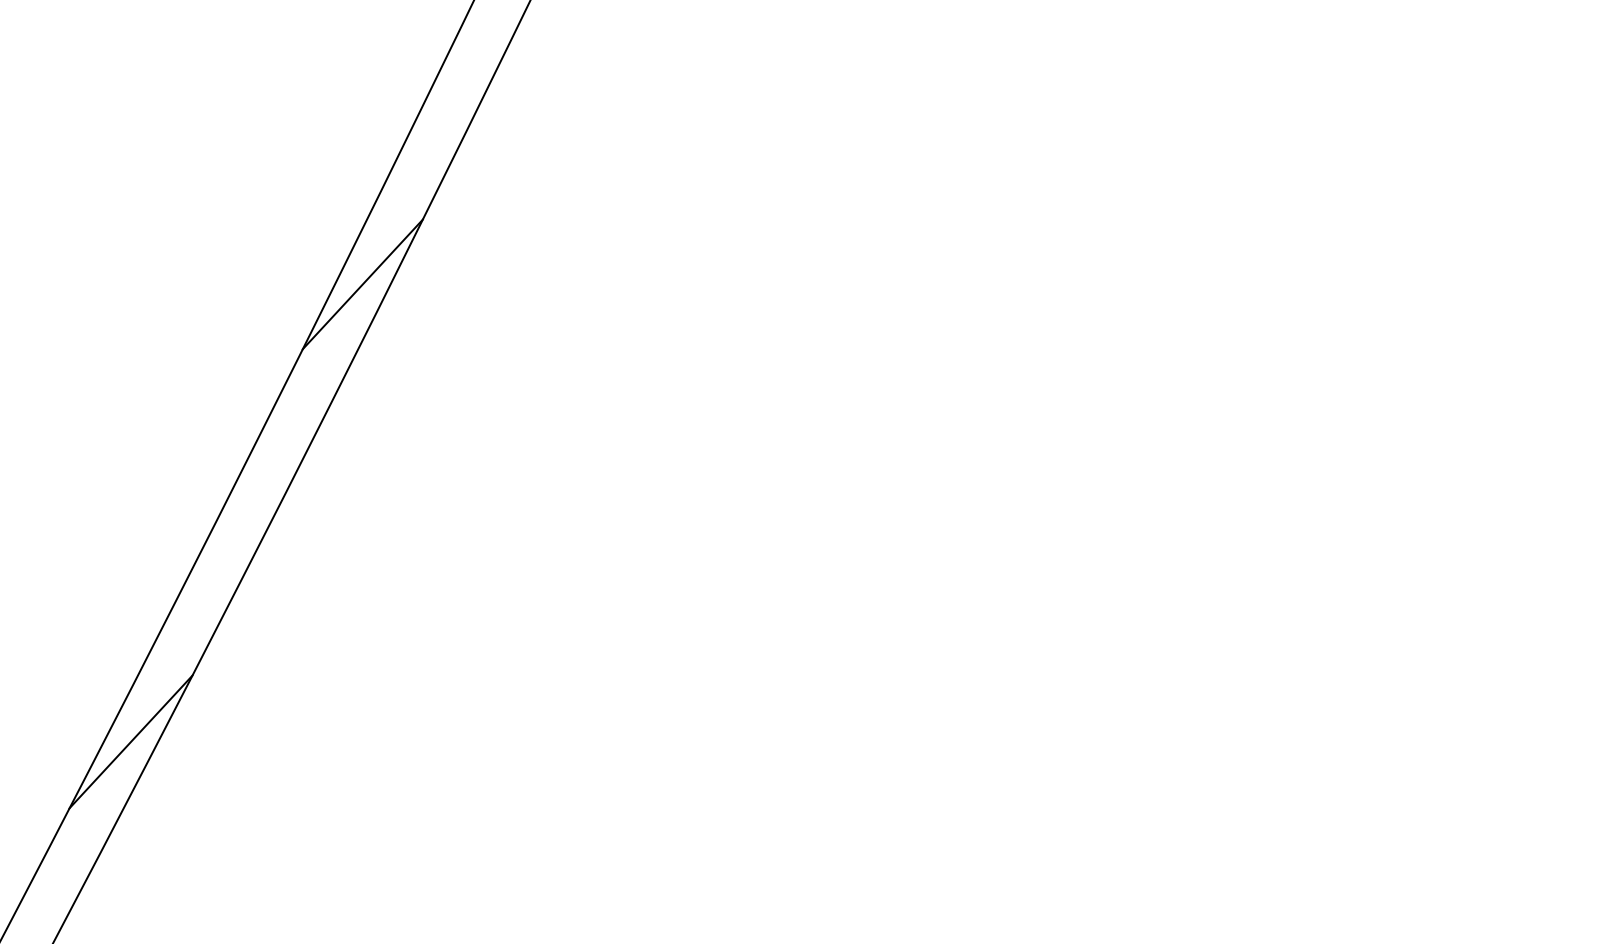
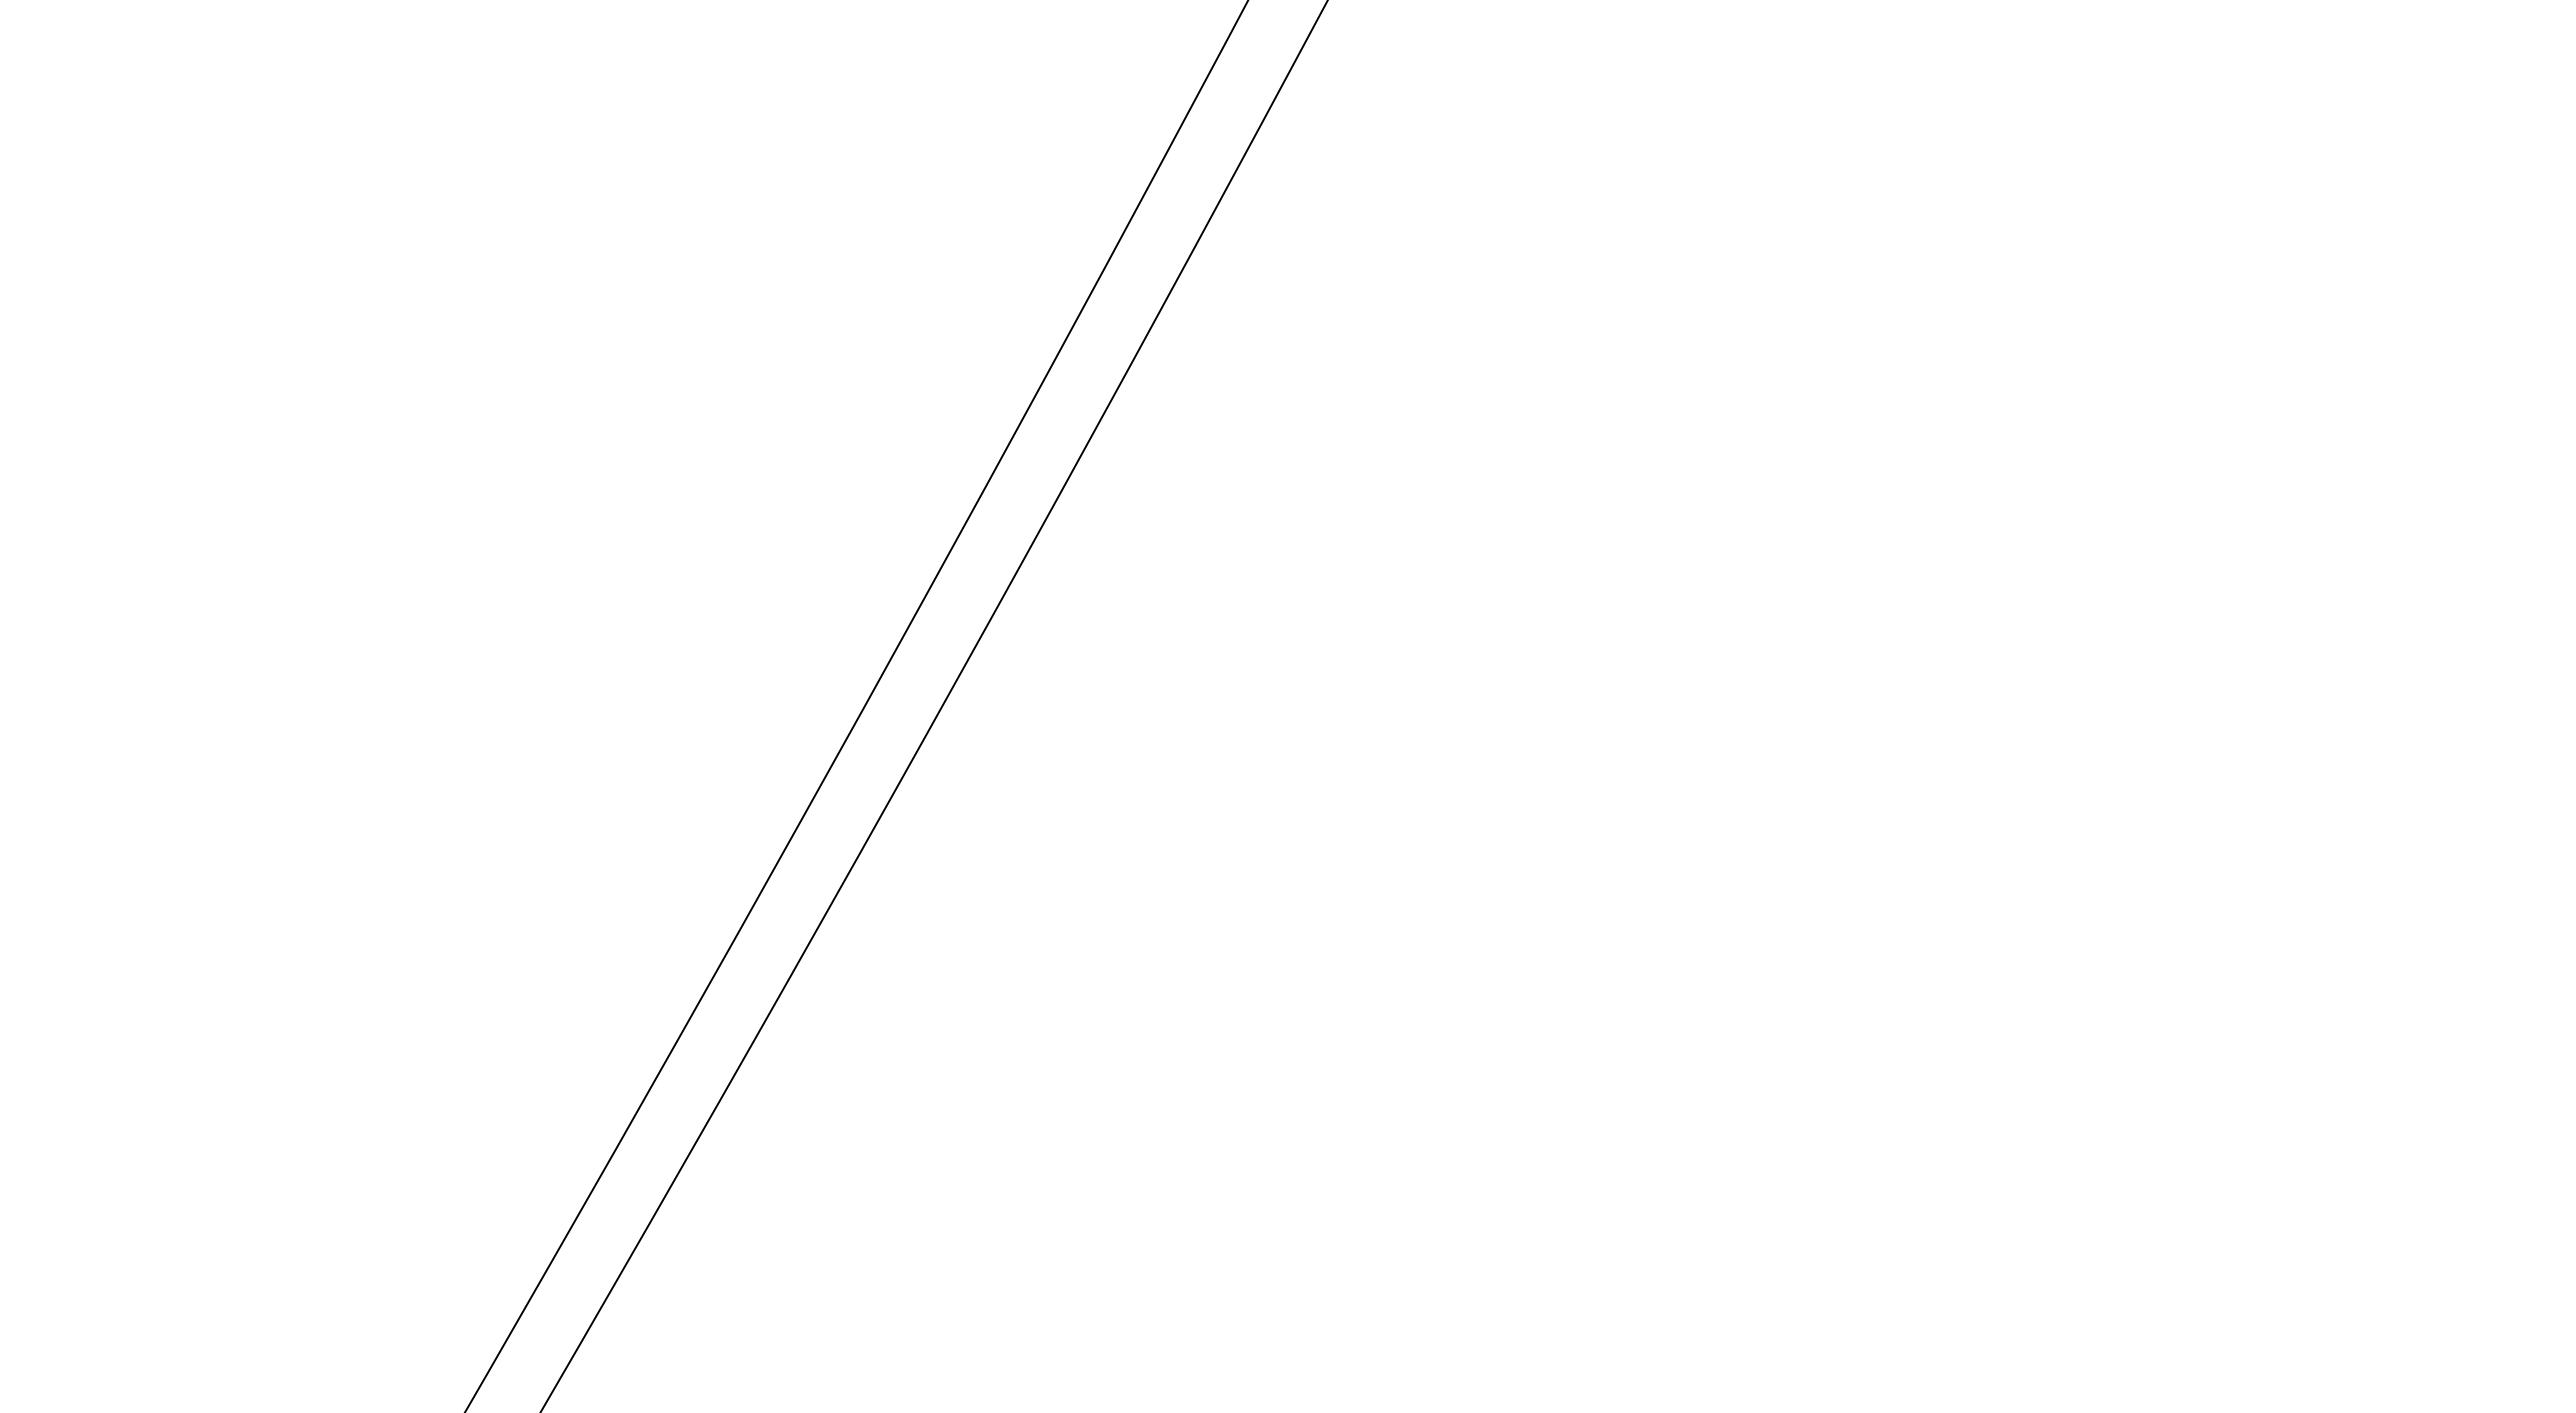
line: (362, 284) -> (1076, 391), removed
line: (130, 741) -> (732, 1010), removed

